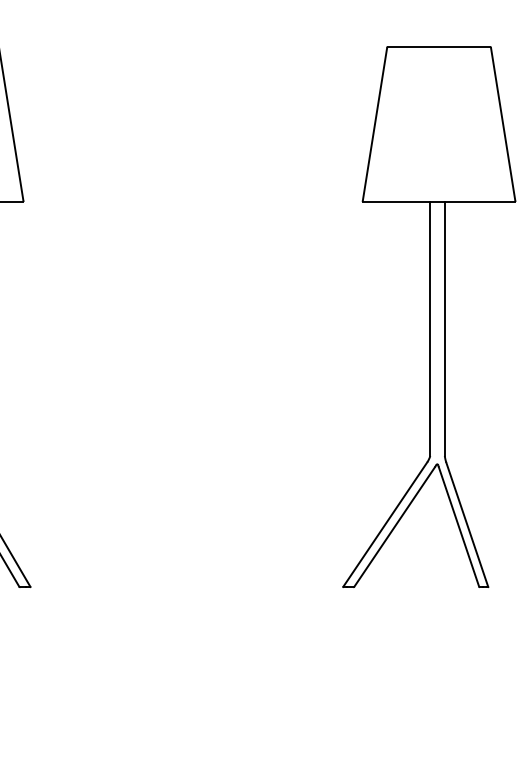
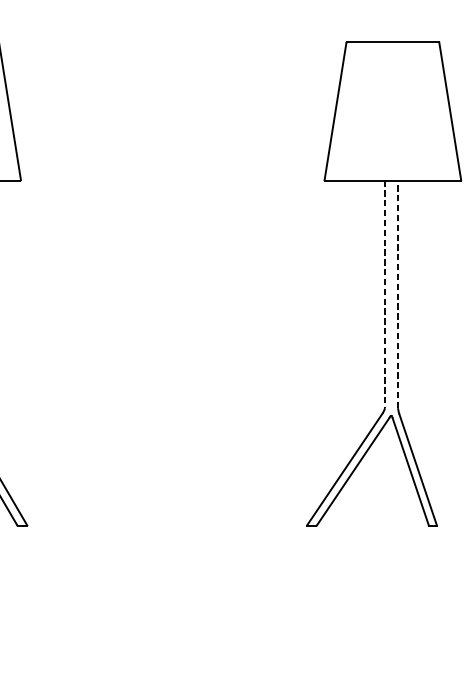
line: (444, 328) -> (397, 294), solid -> dashed
line: (430, 329) -> (385, 295), solid -> dashed

